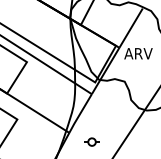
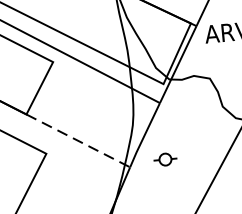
line: (38, 113) -> (78, 141), solid -> dashed
part: (91, 141) -> (164, 158), moved

